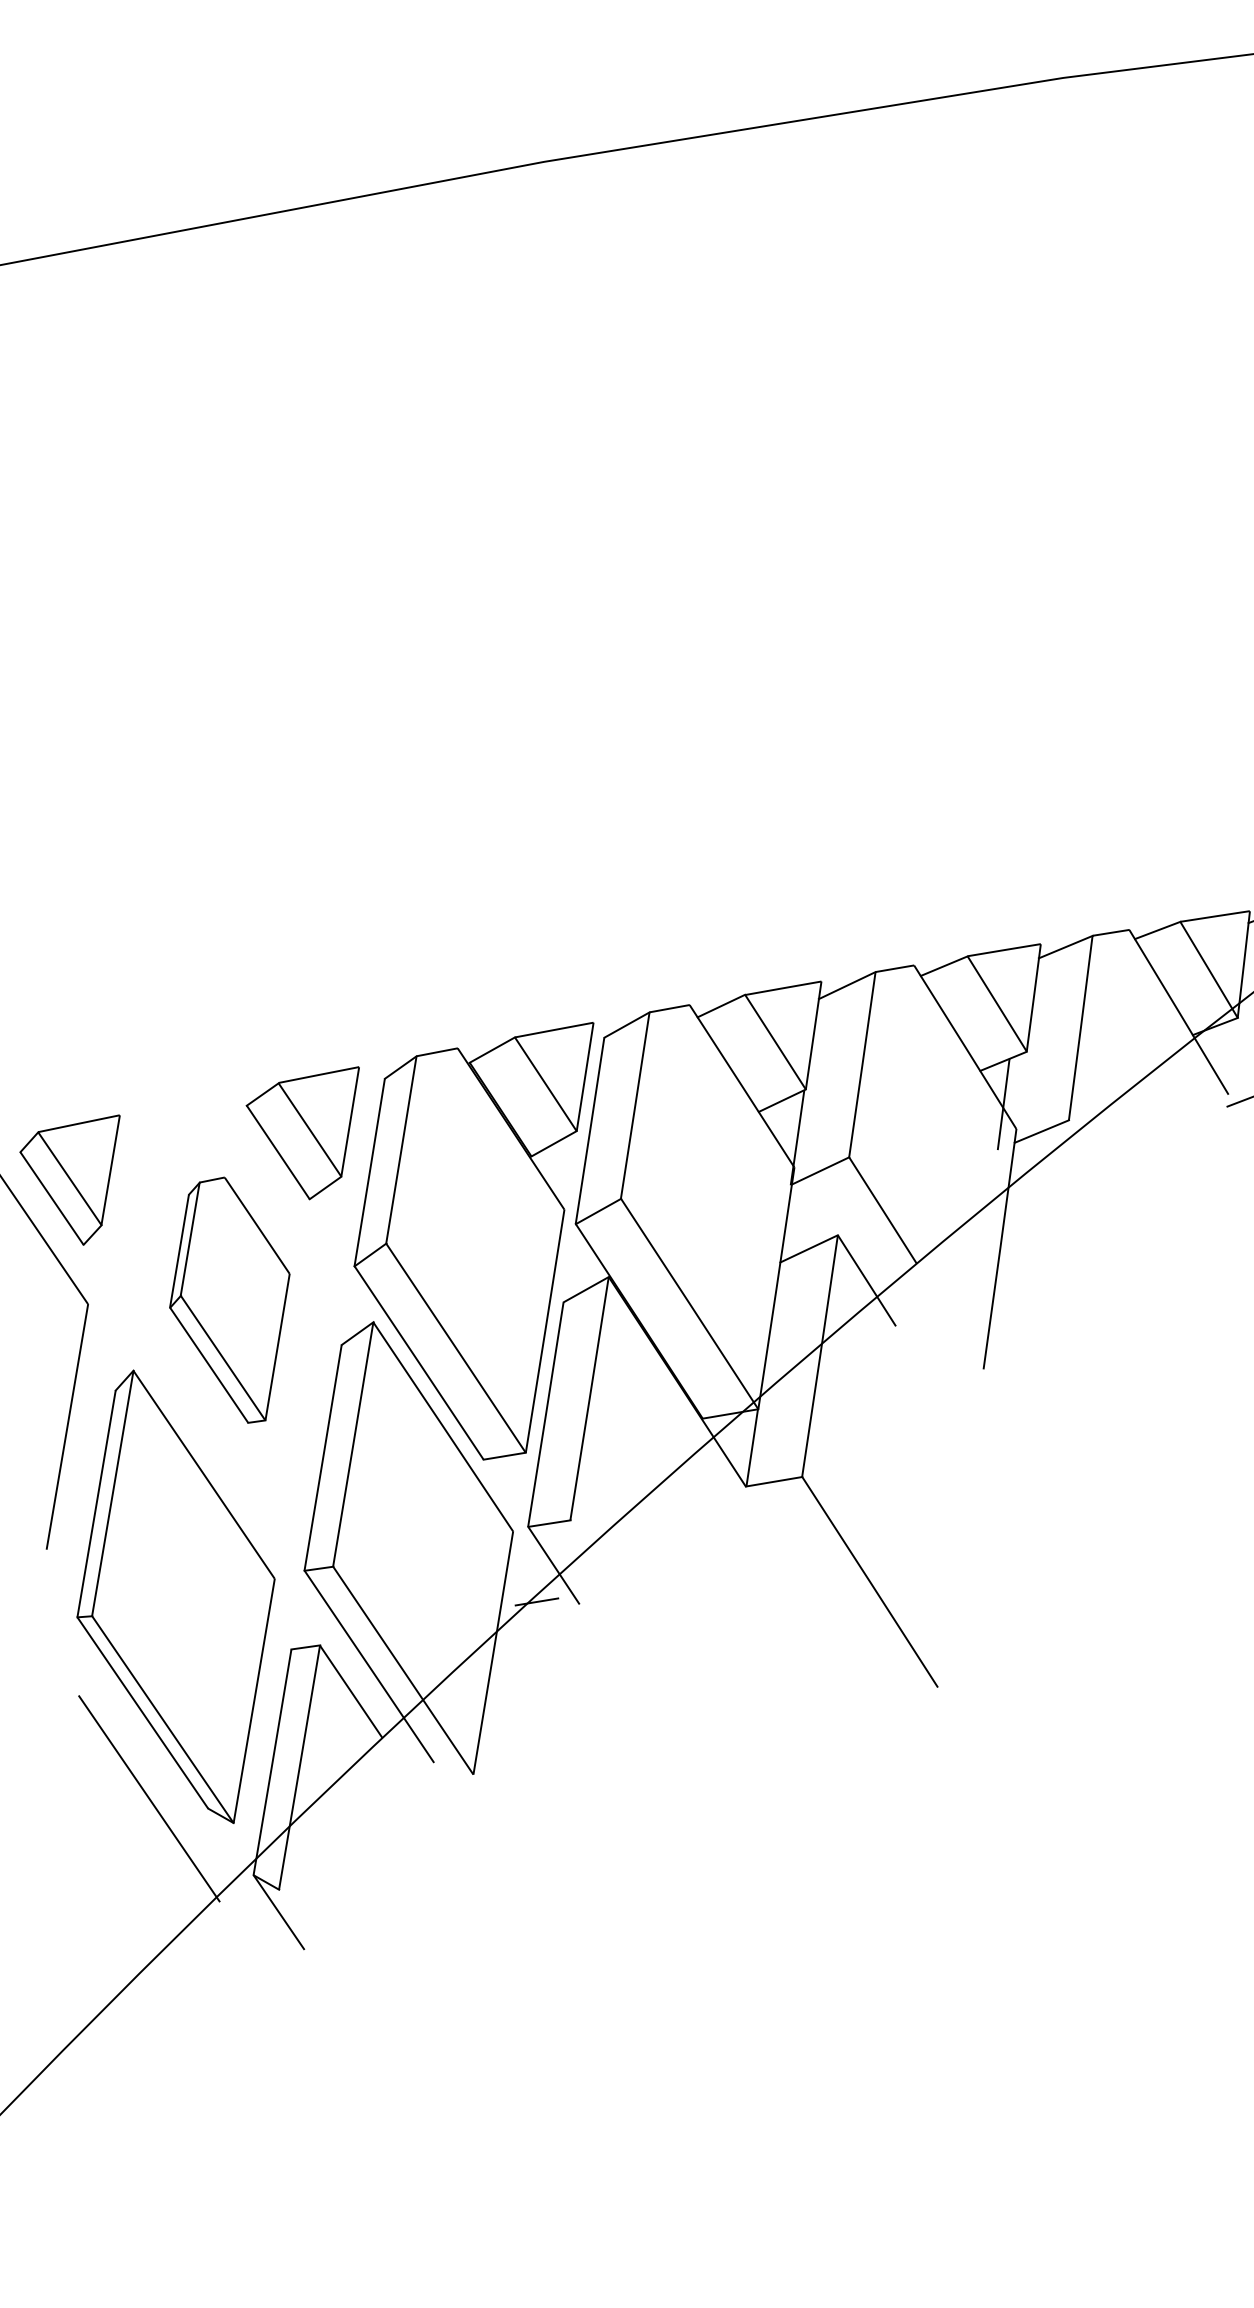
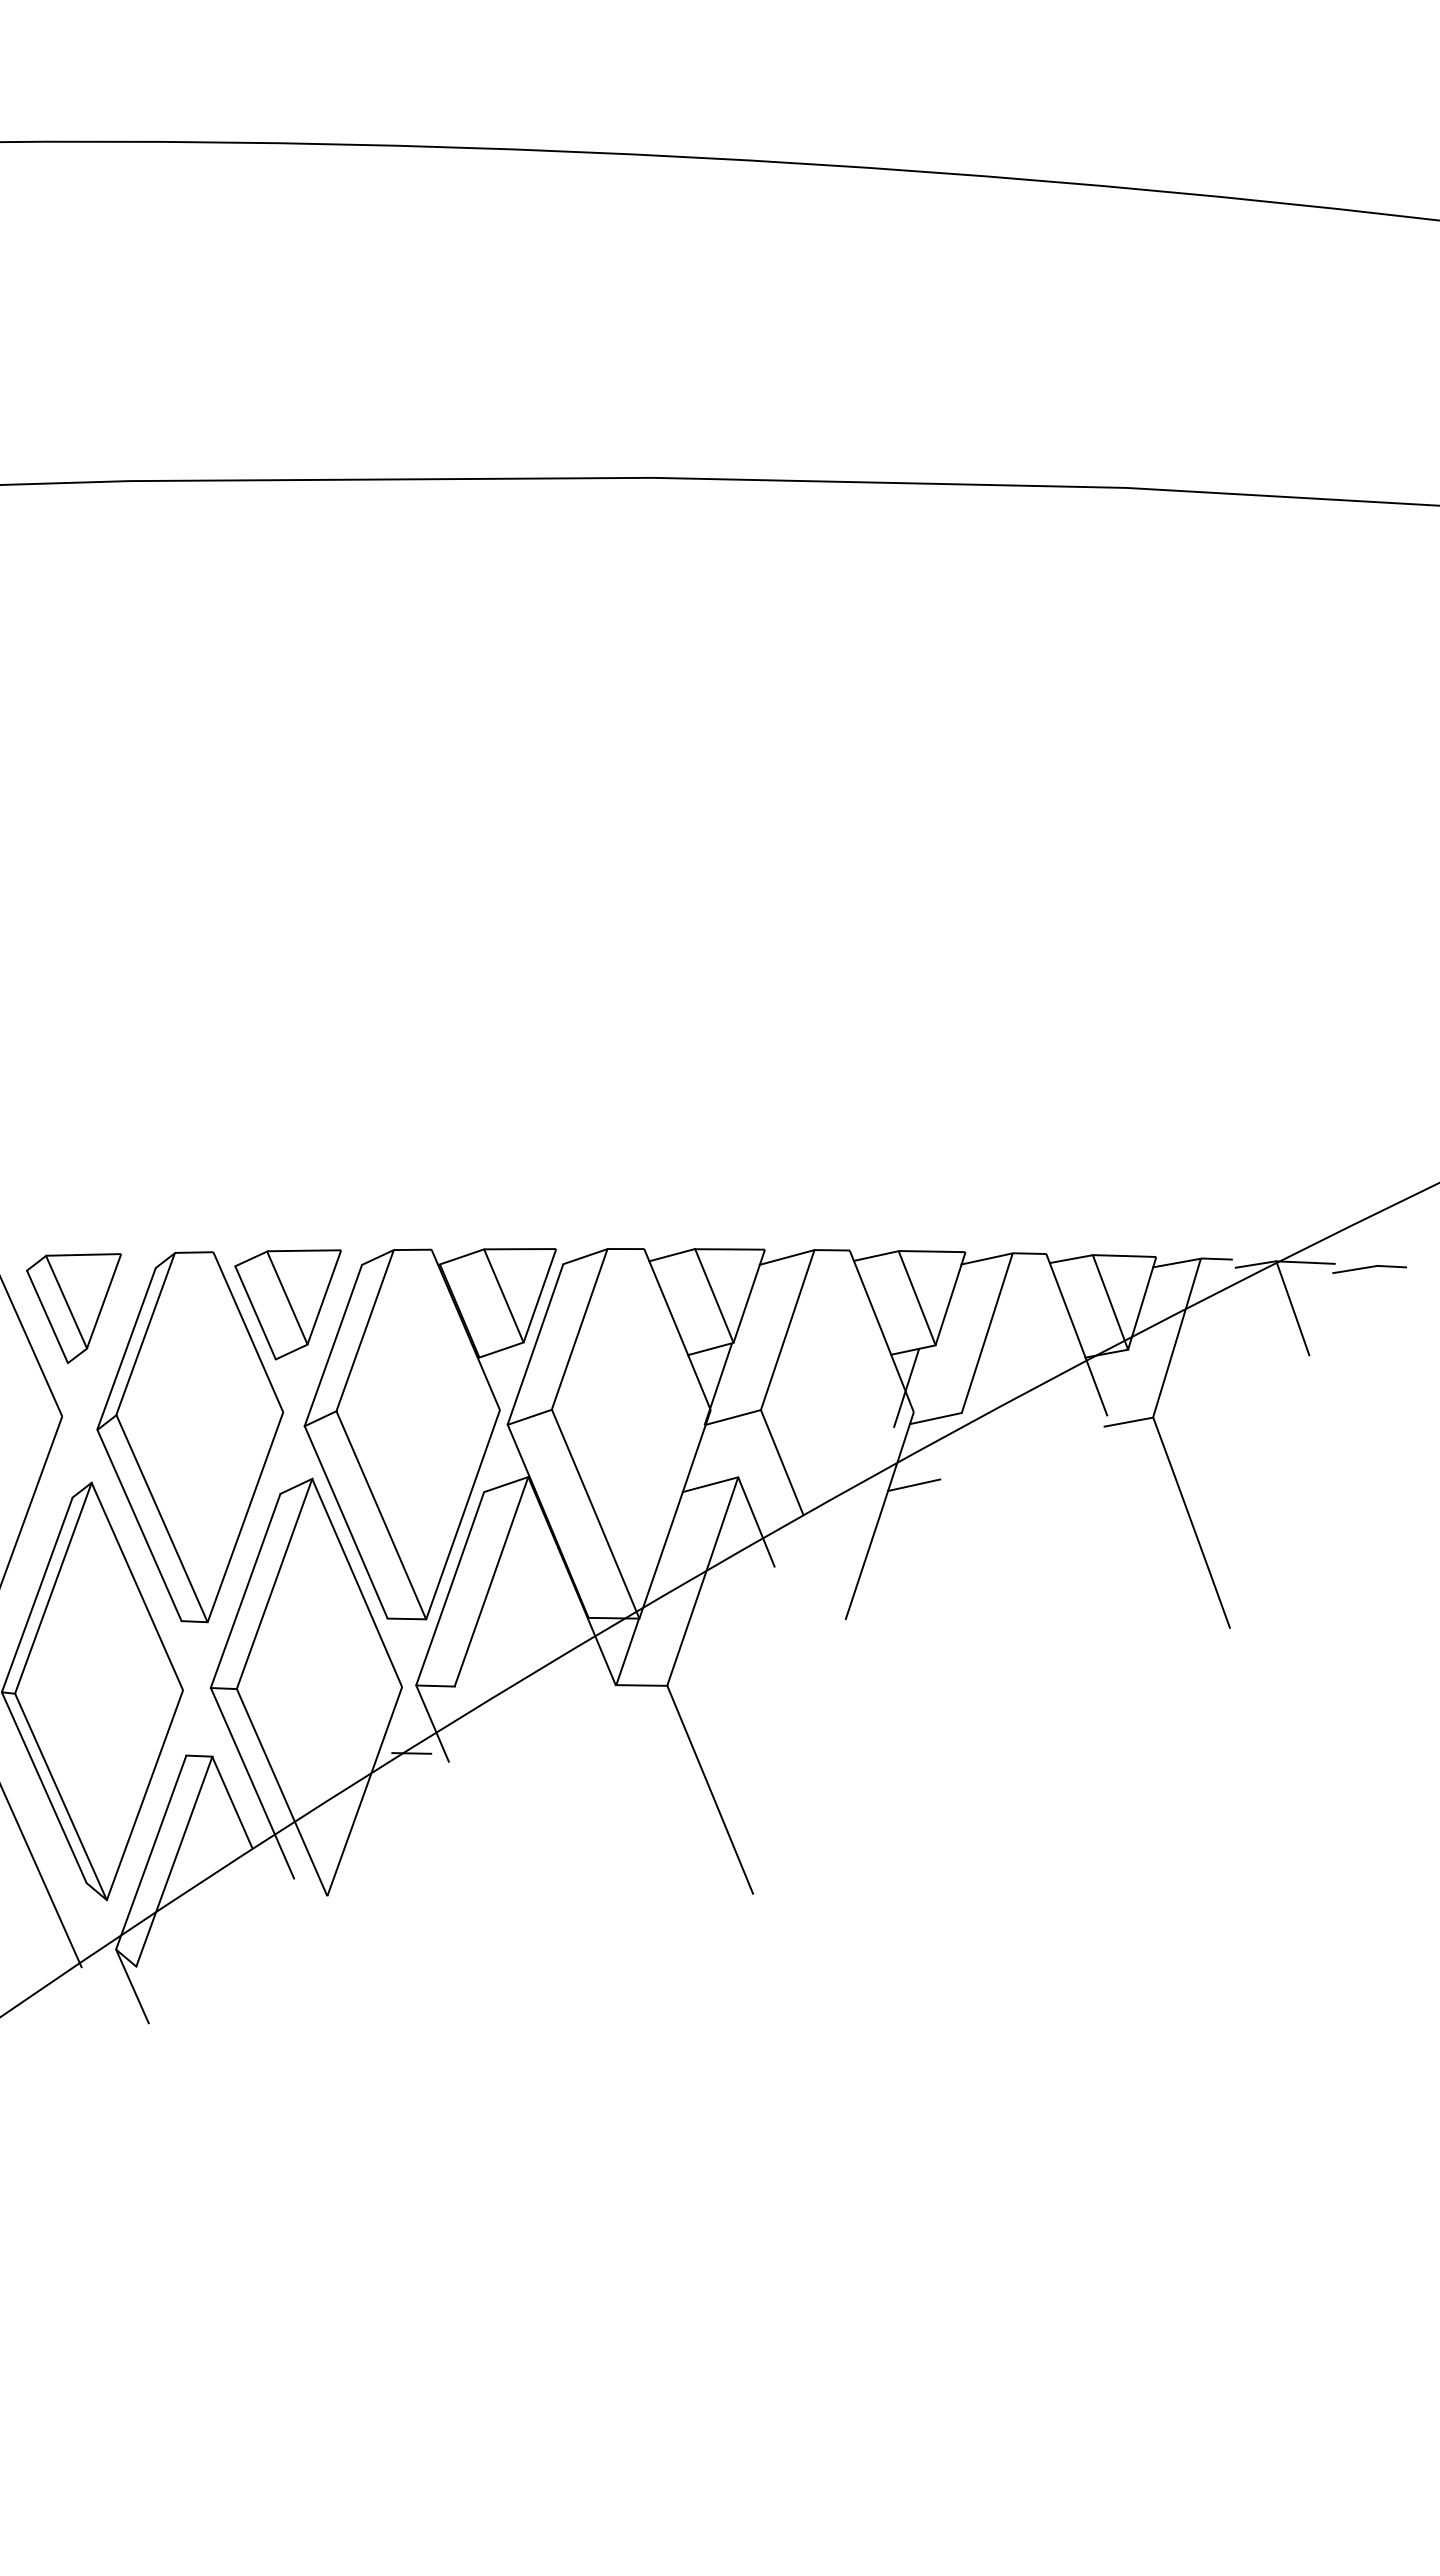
line: (1031, 1207) -> (914, 1484), added
part: (231, 1301) -> (189, 1437), size x1.67

